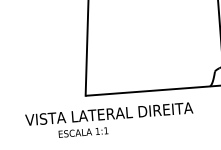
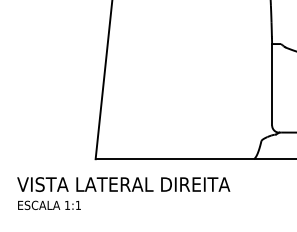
text: (83, 131) -> (49, 204), moved

